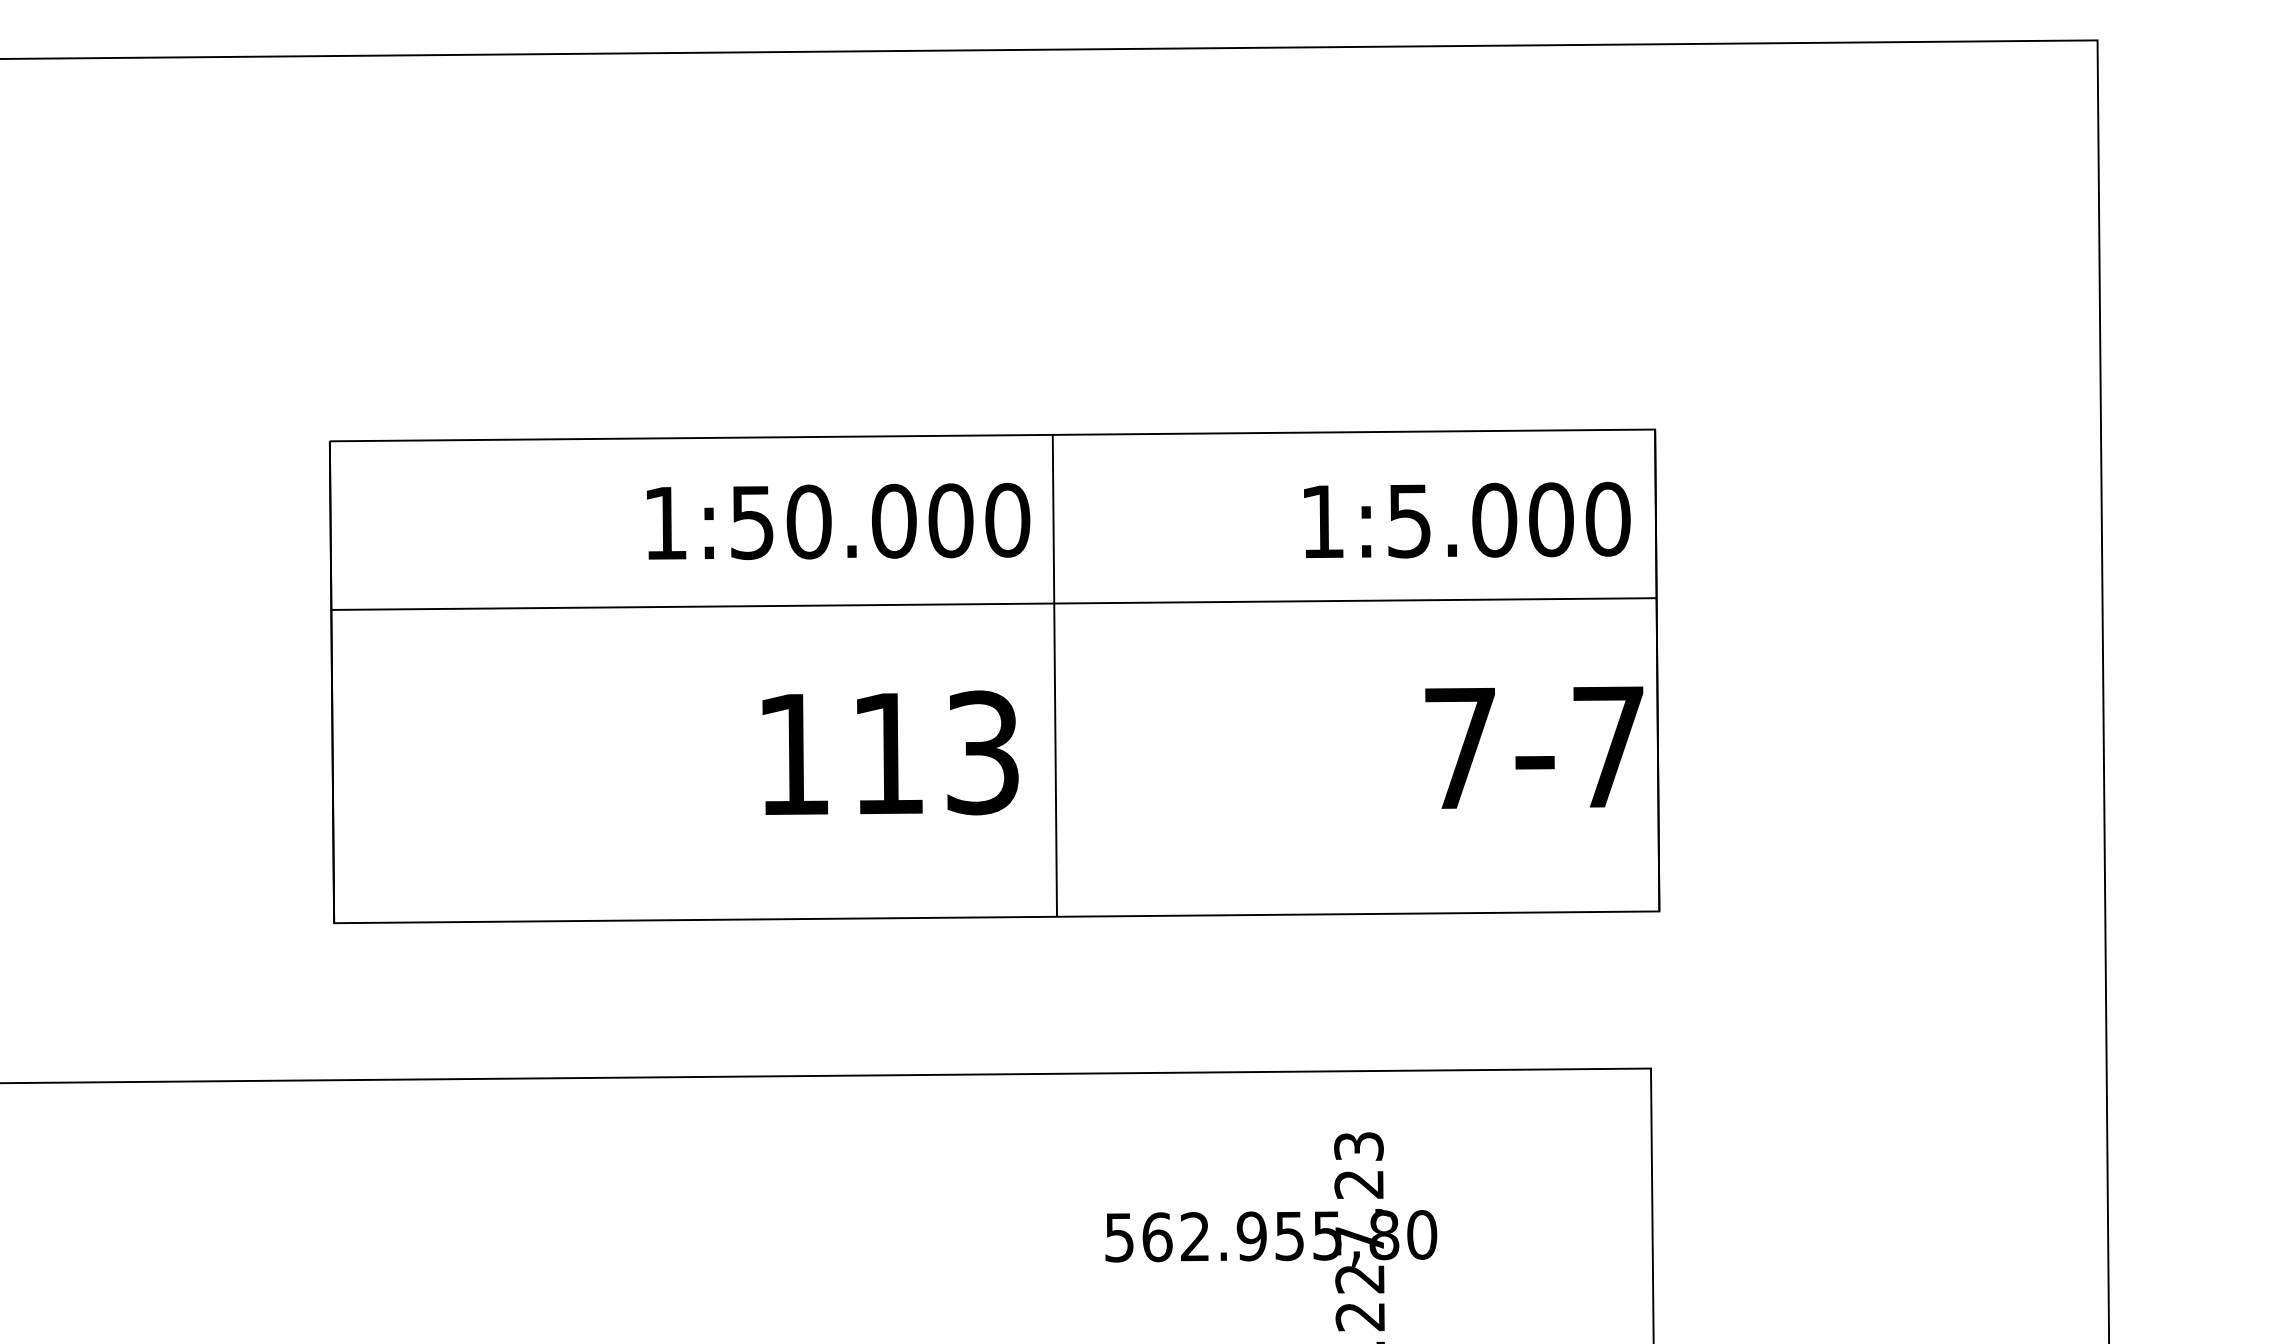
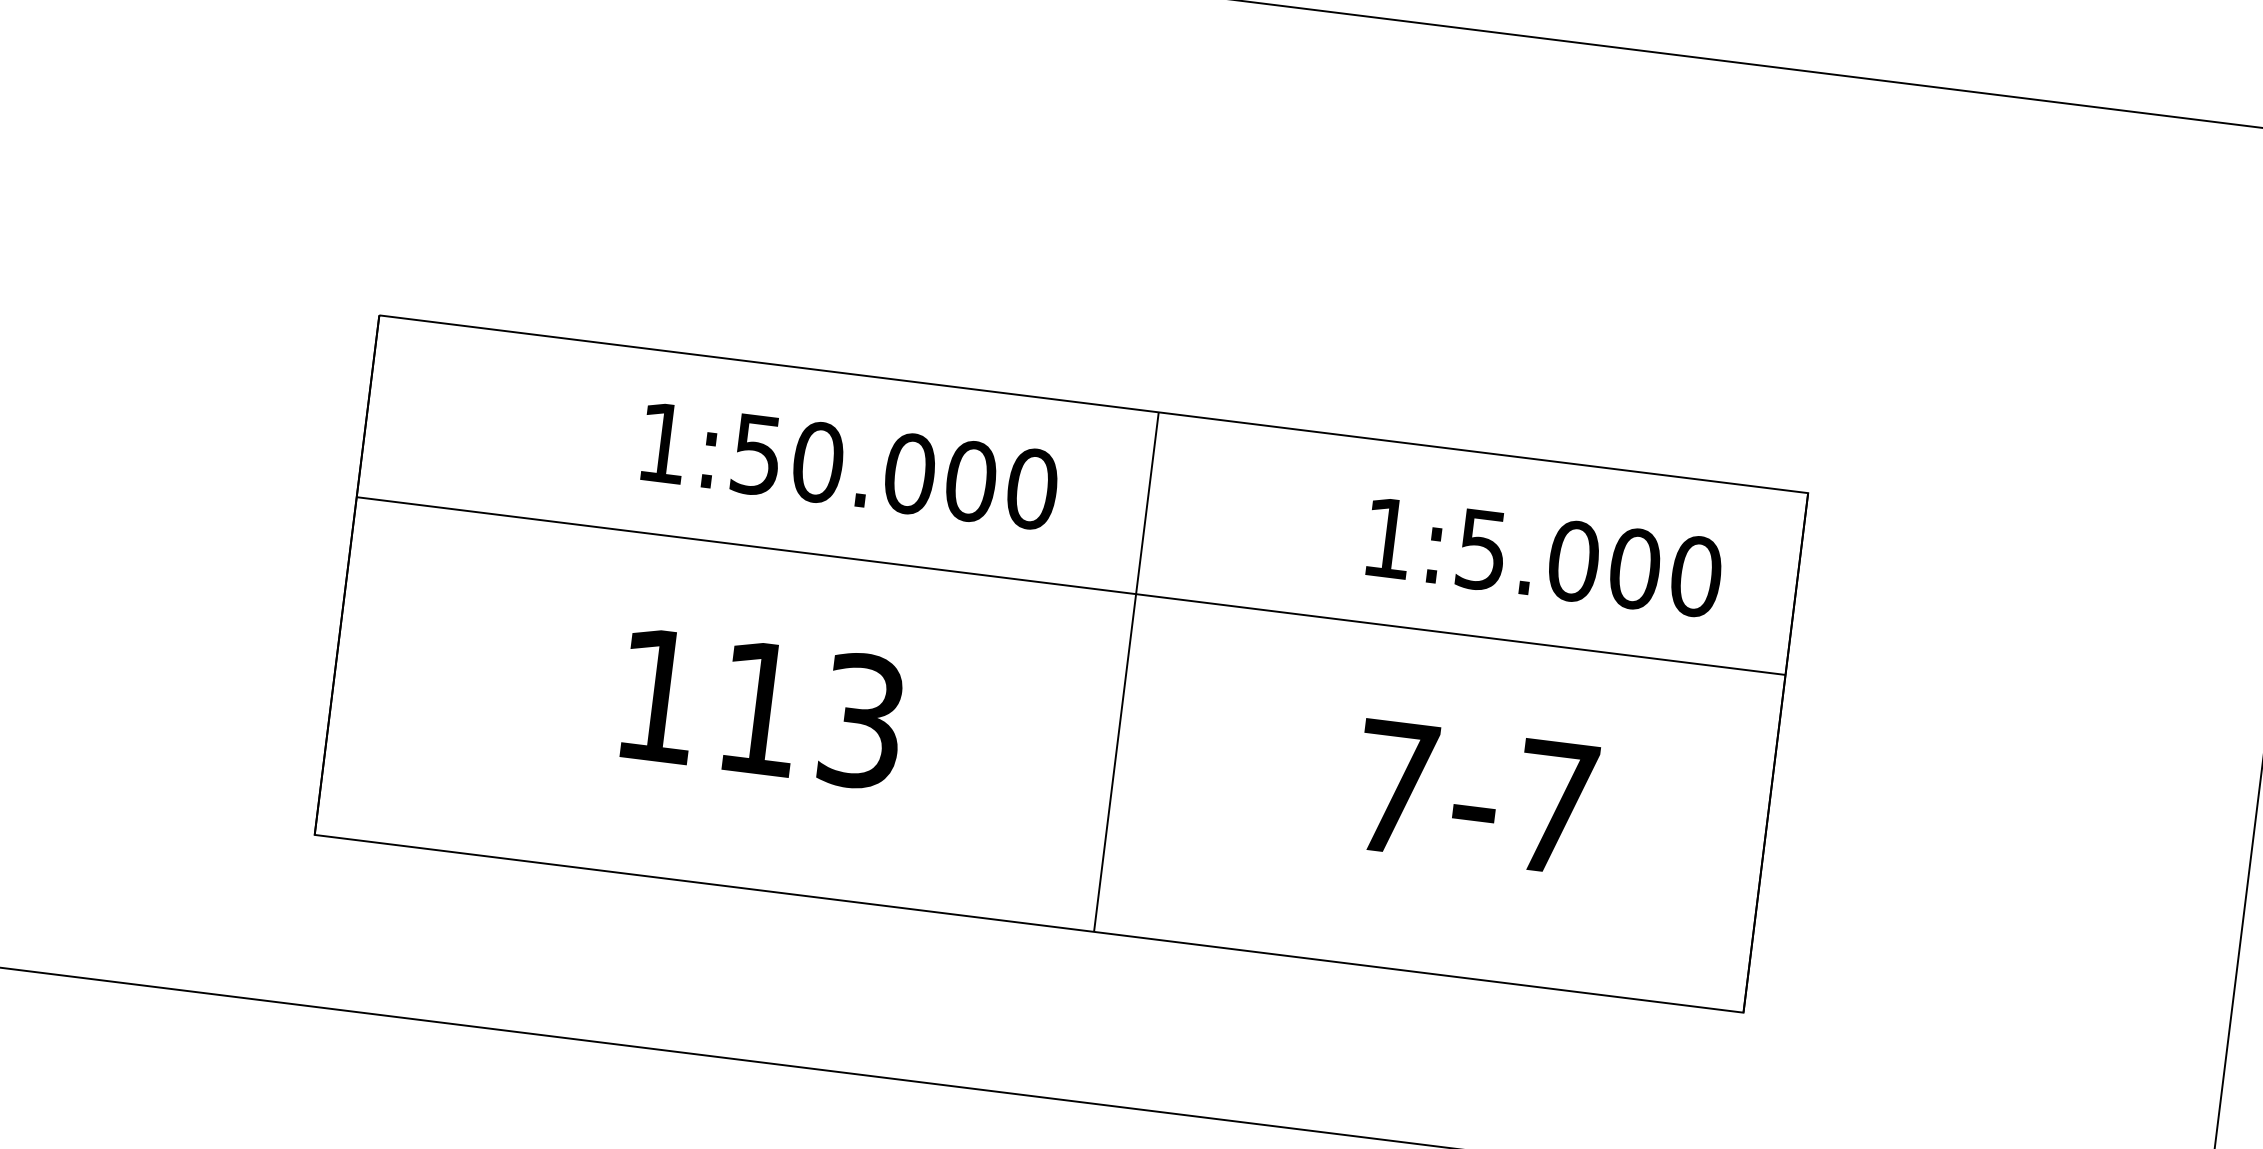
text: (1467, 519) -> (1544, 556), moved
text: (838, 521) -> (849, 466), moved
text: (1534, 747) -> (1475, 797), moved
text: (890, 752) -> (762, 707), moved

